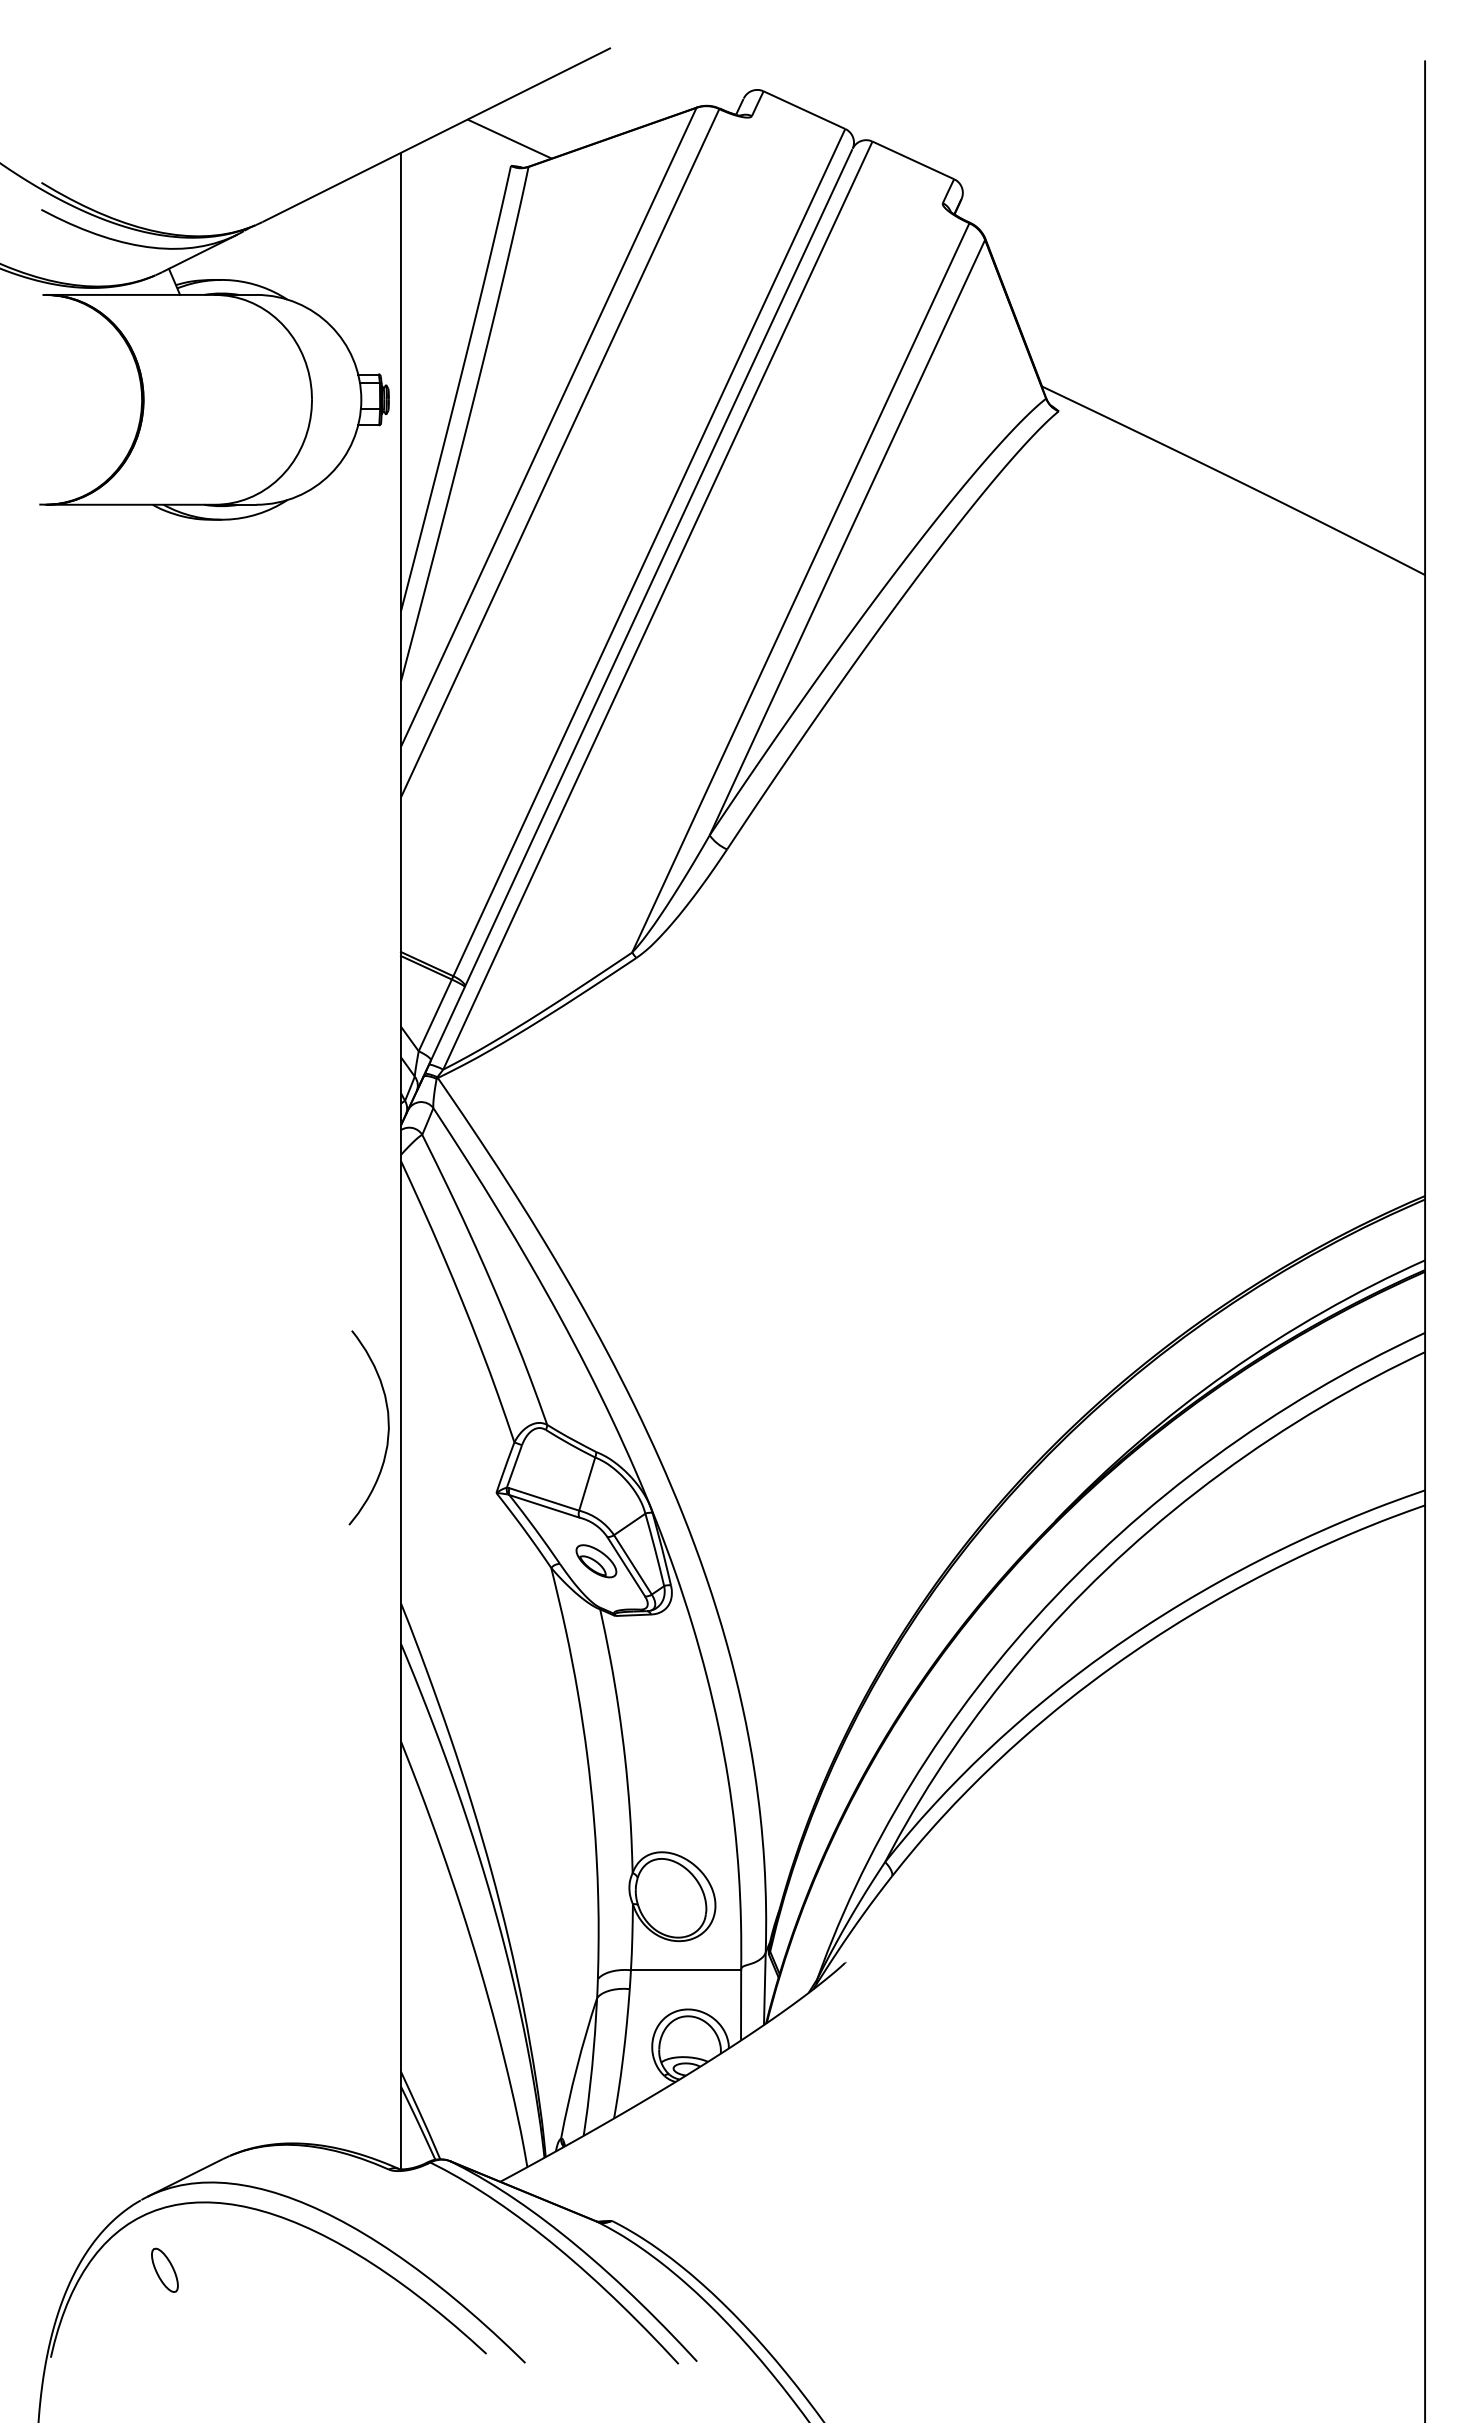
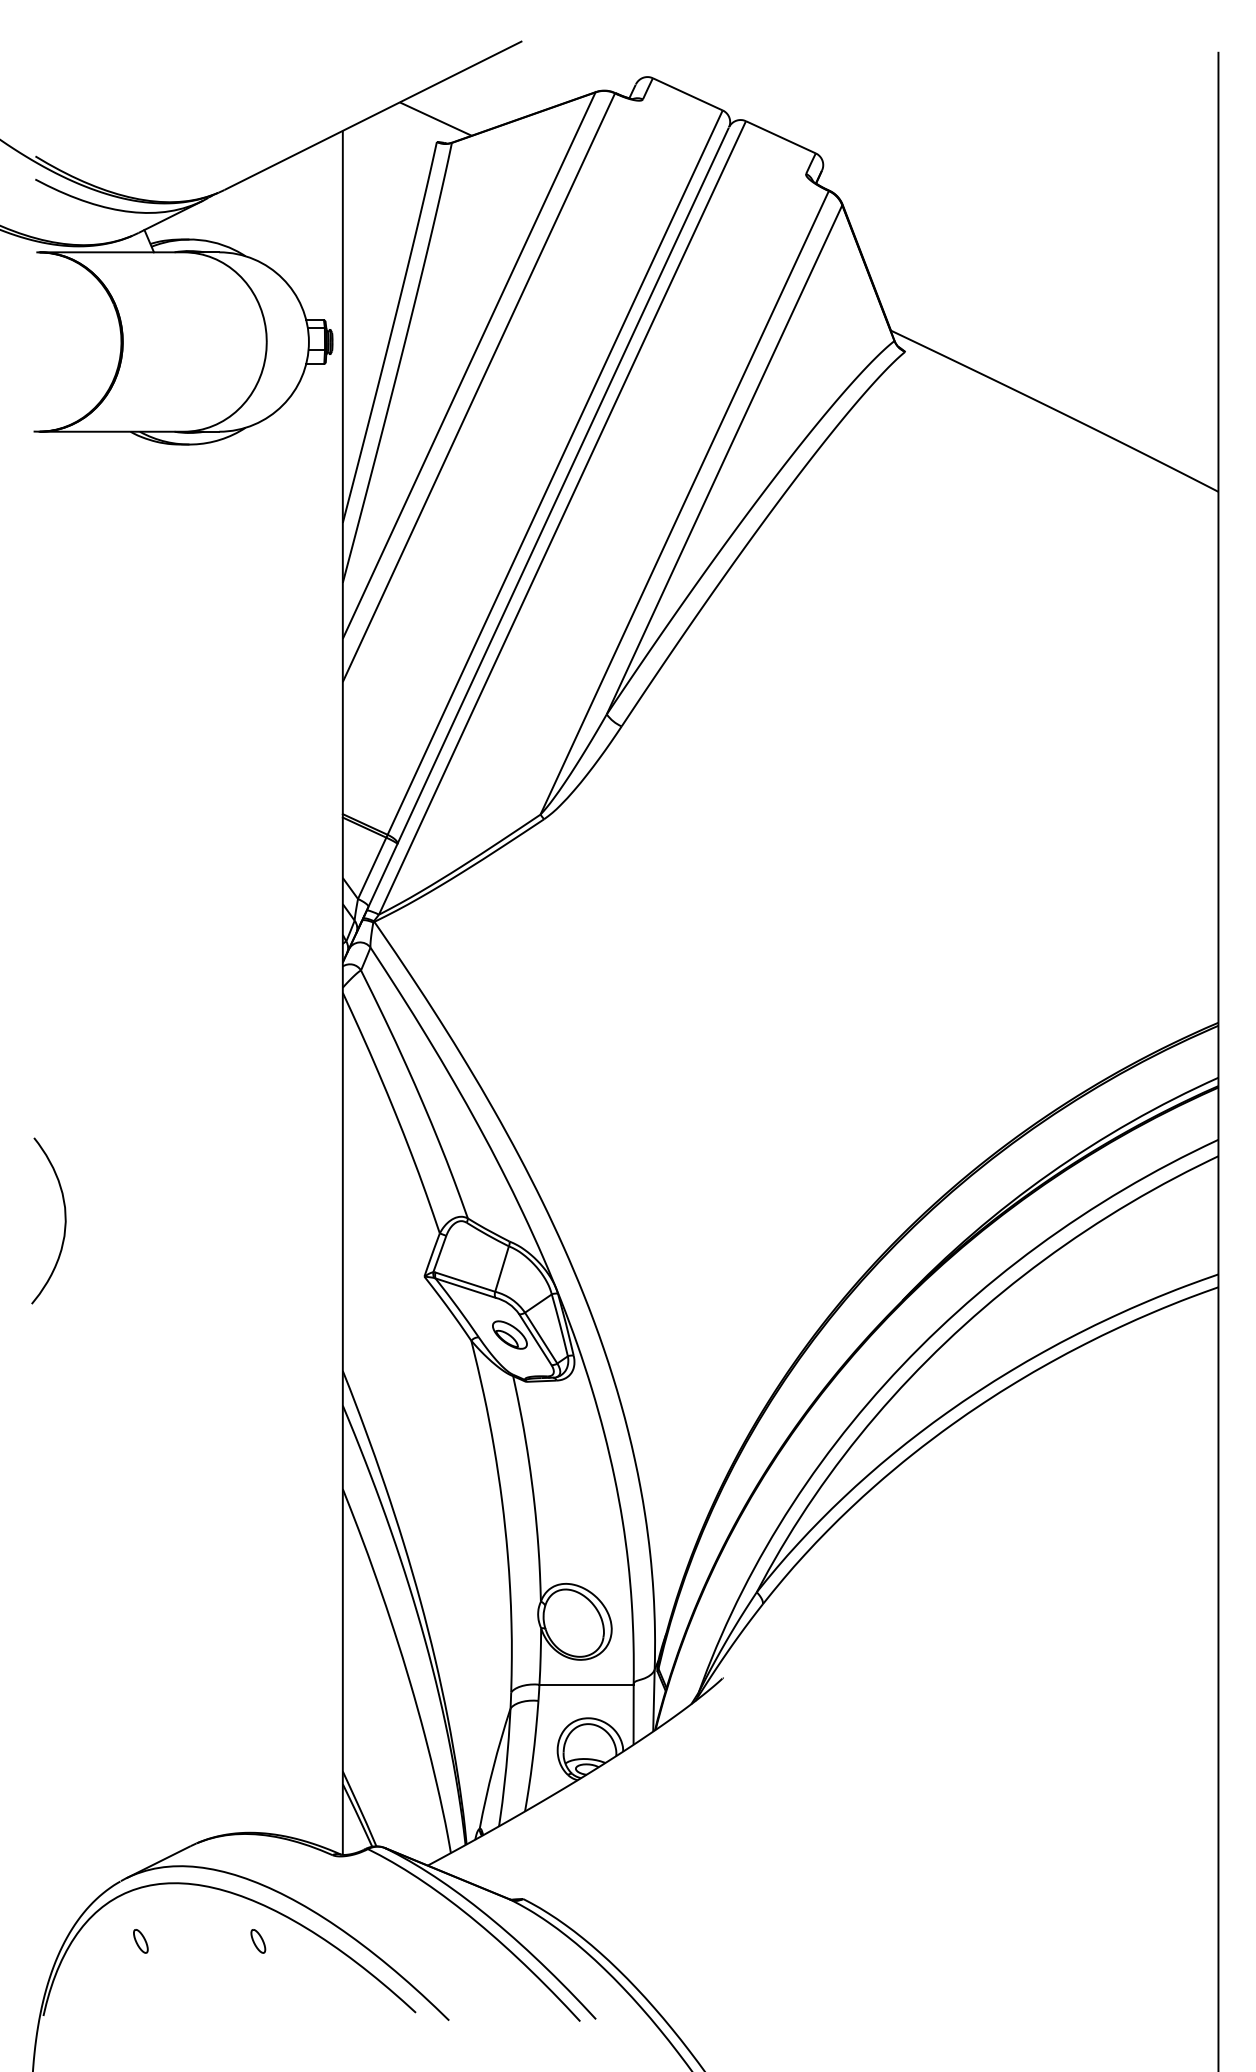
curve: (387, 1426) -> (64, 1219), moved
part: (164, 2270) -> (140, 1941), size x0.62
part: (302, 2270) -> (258, 1941), added

